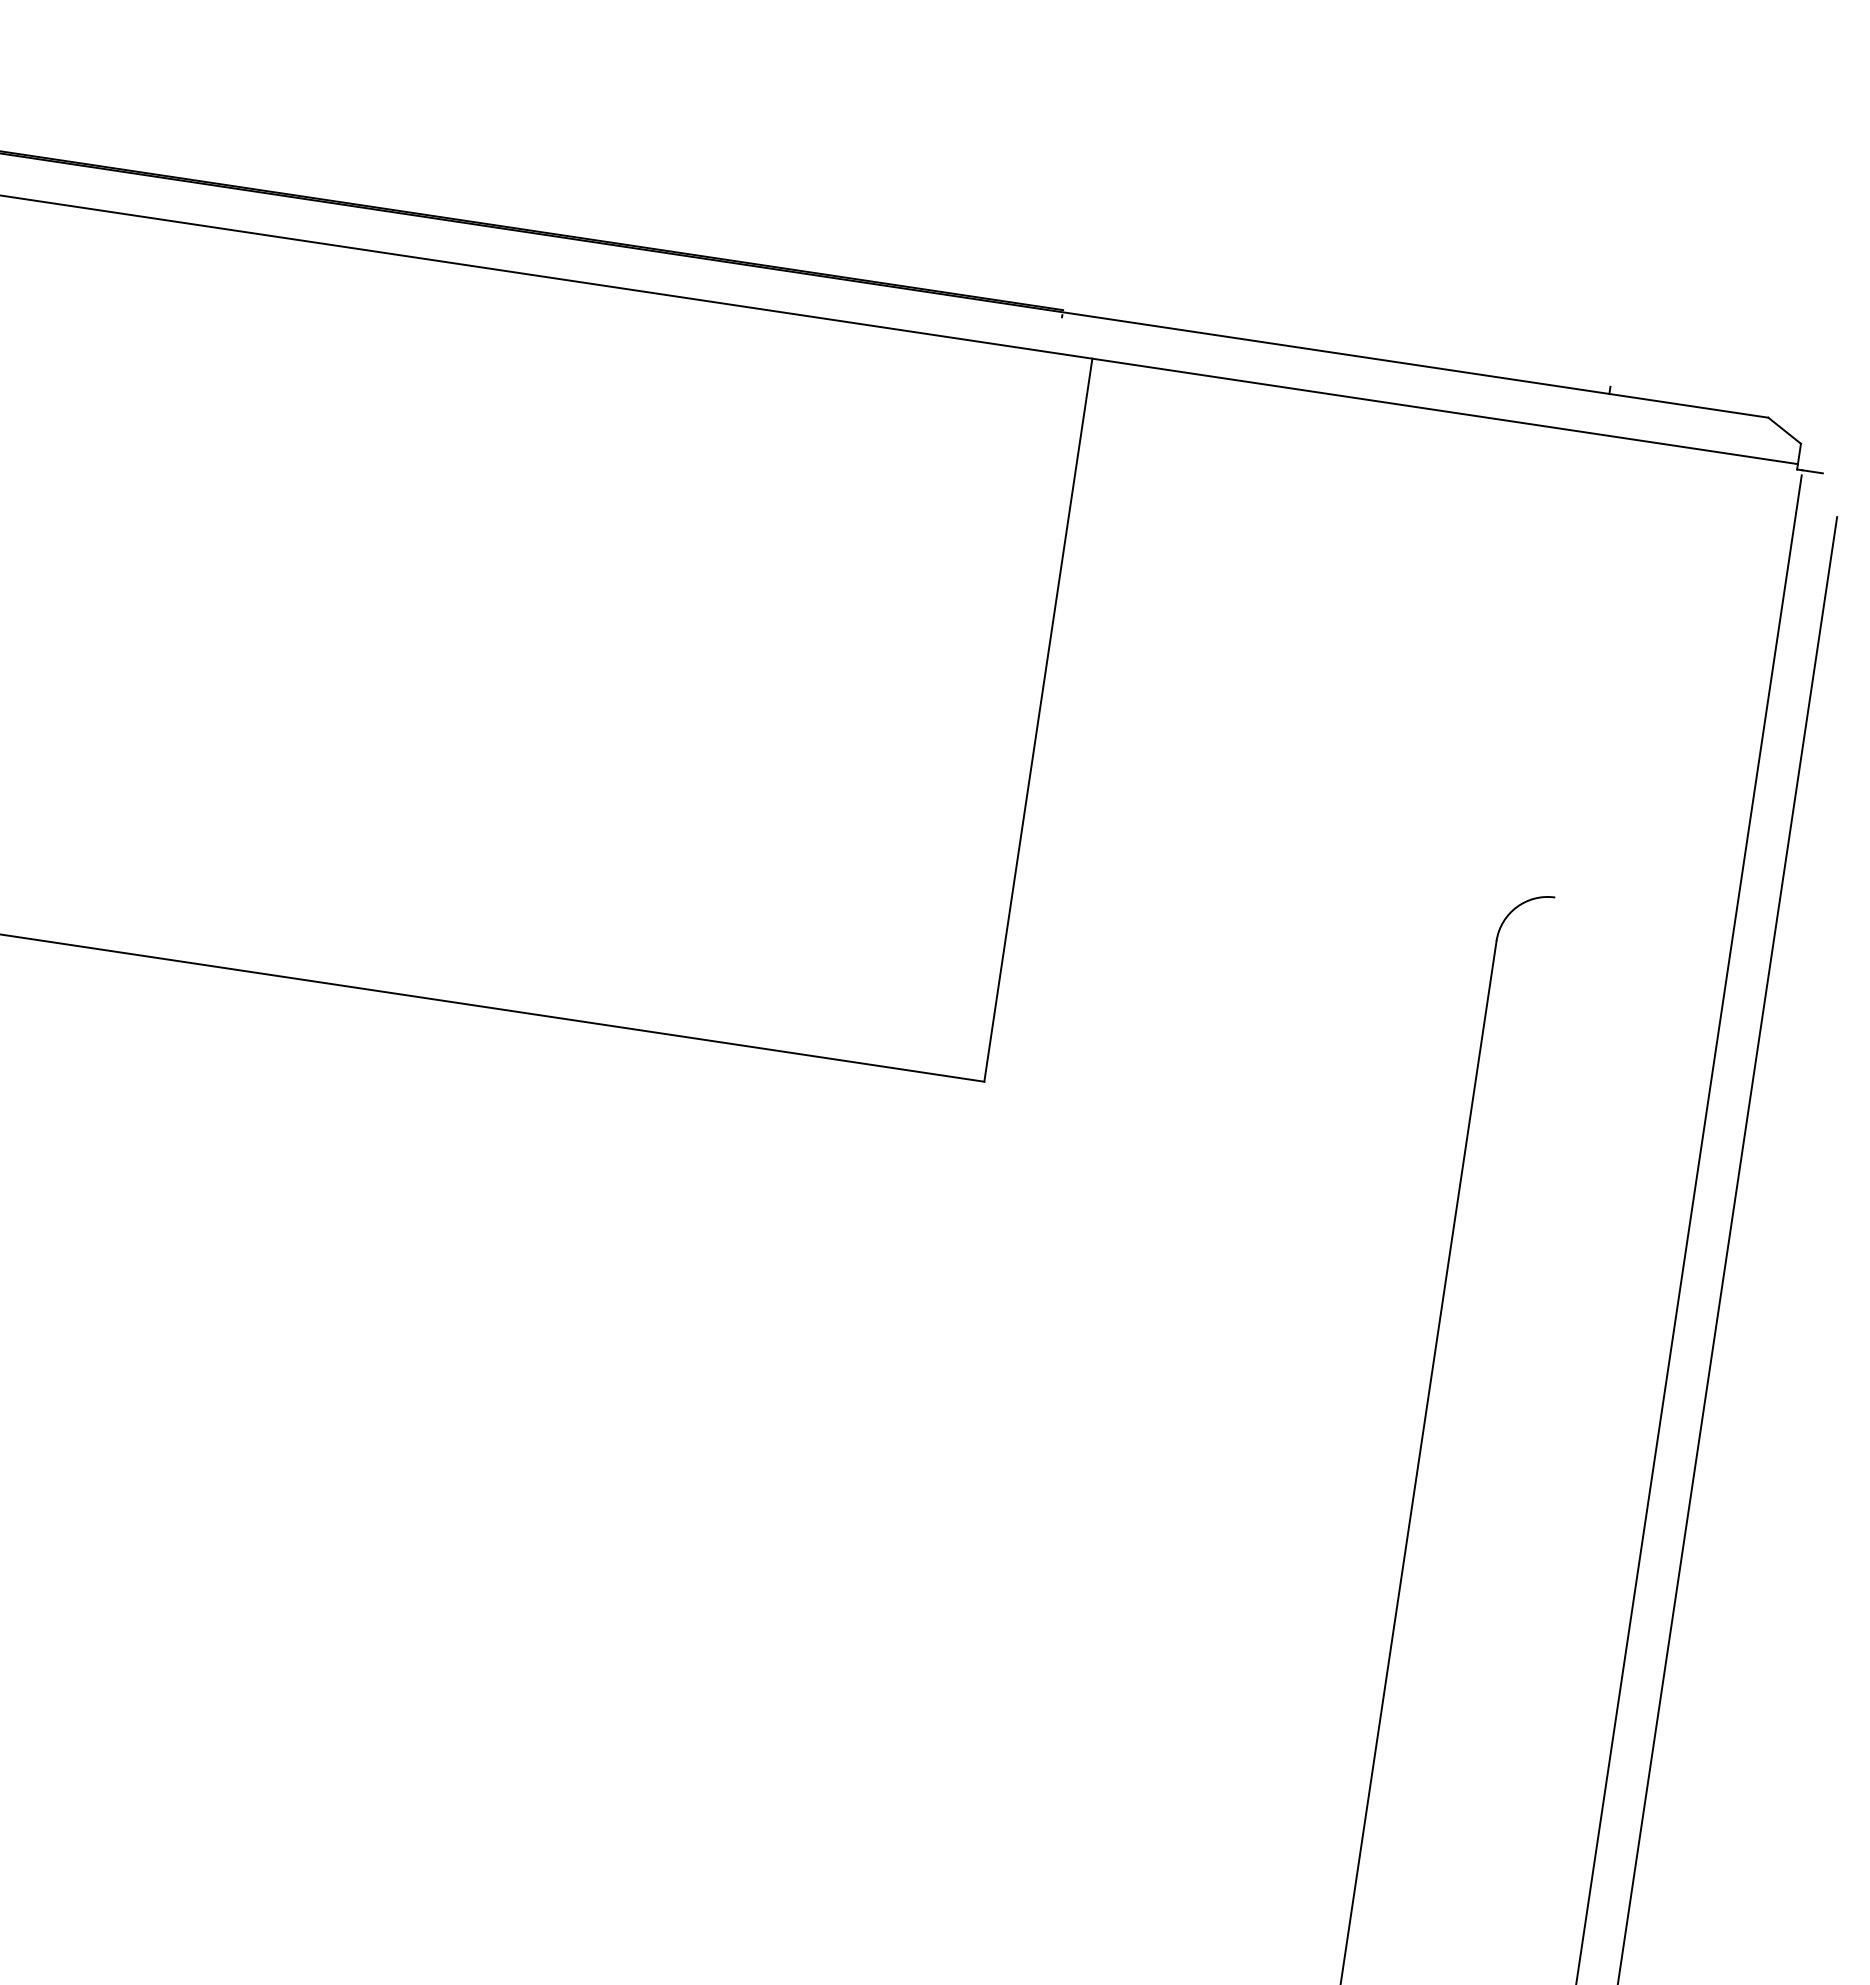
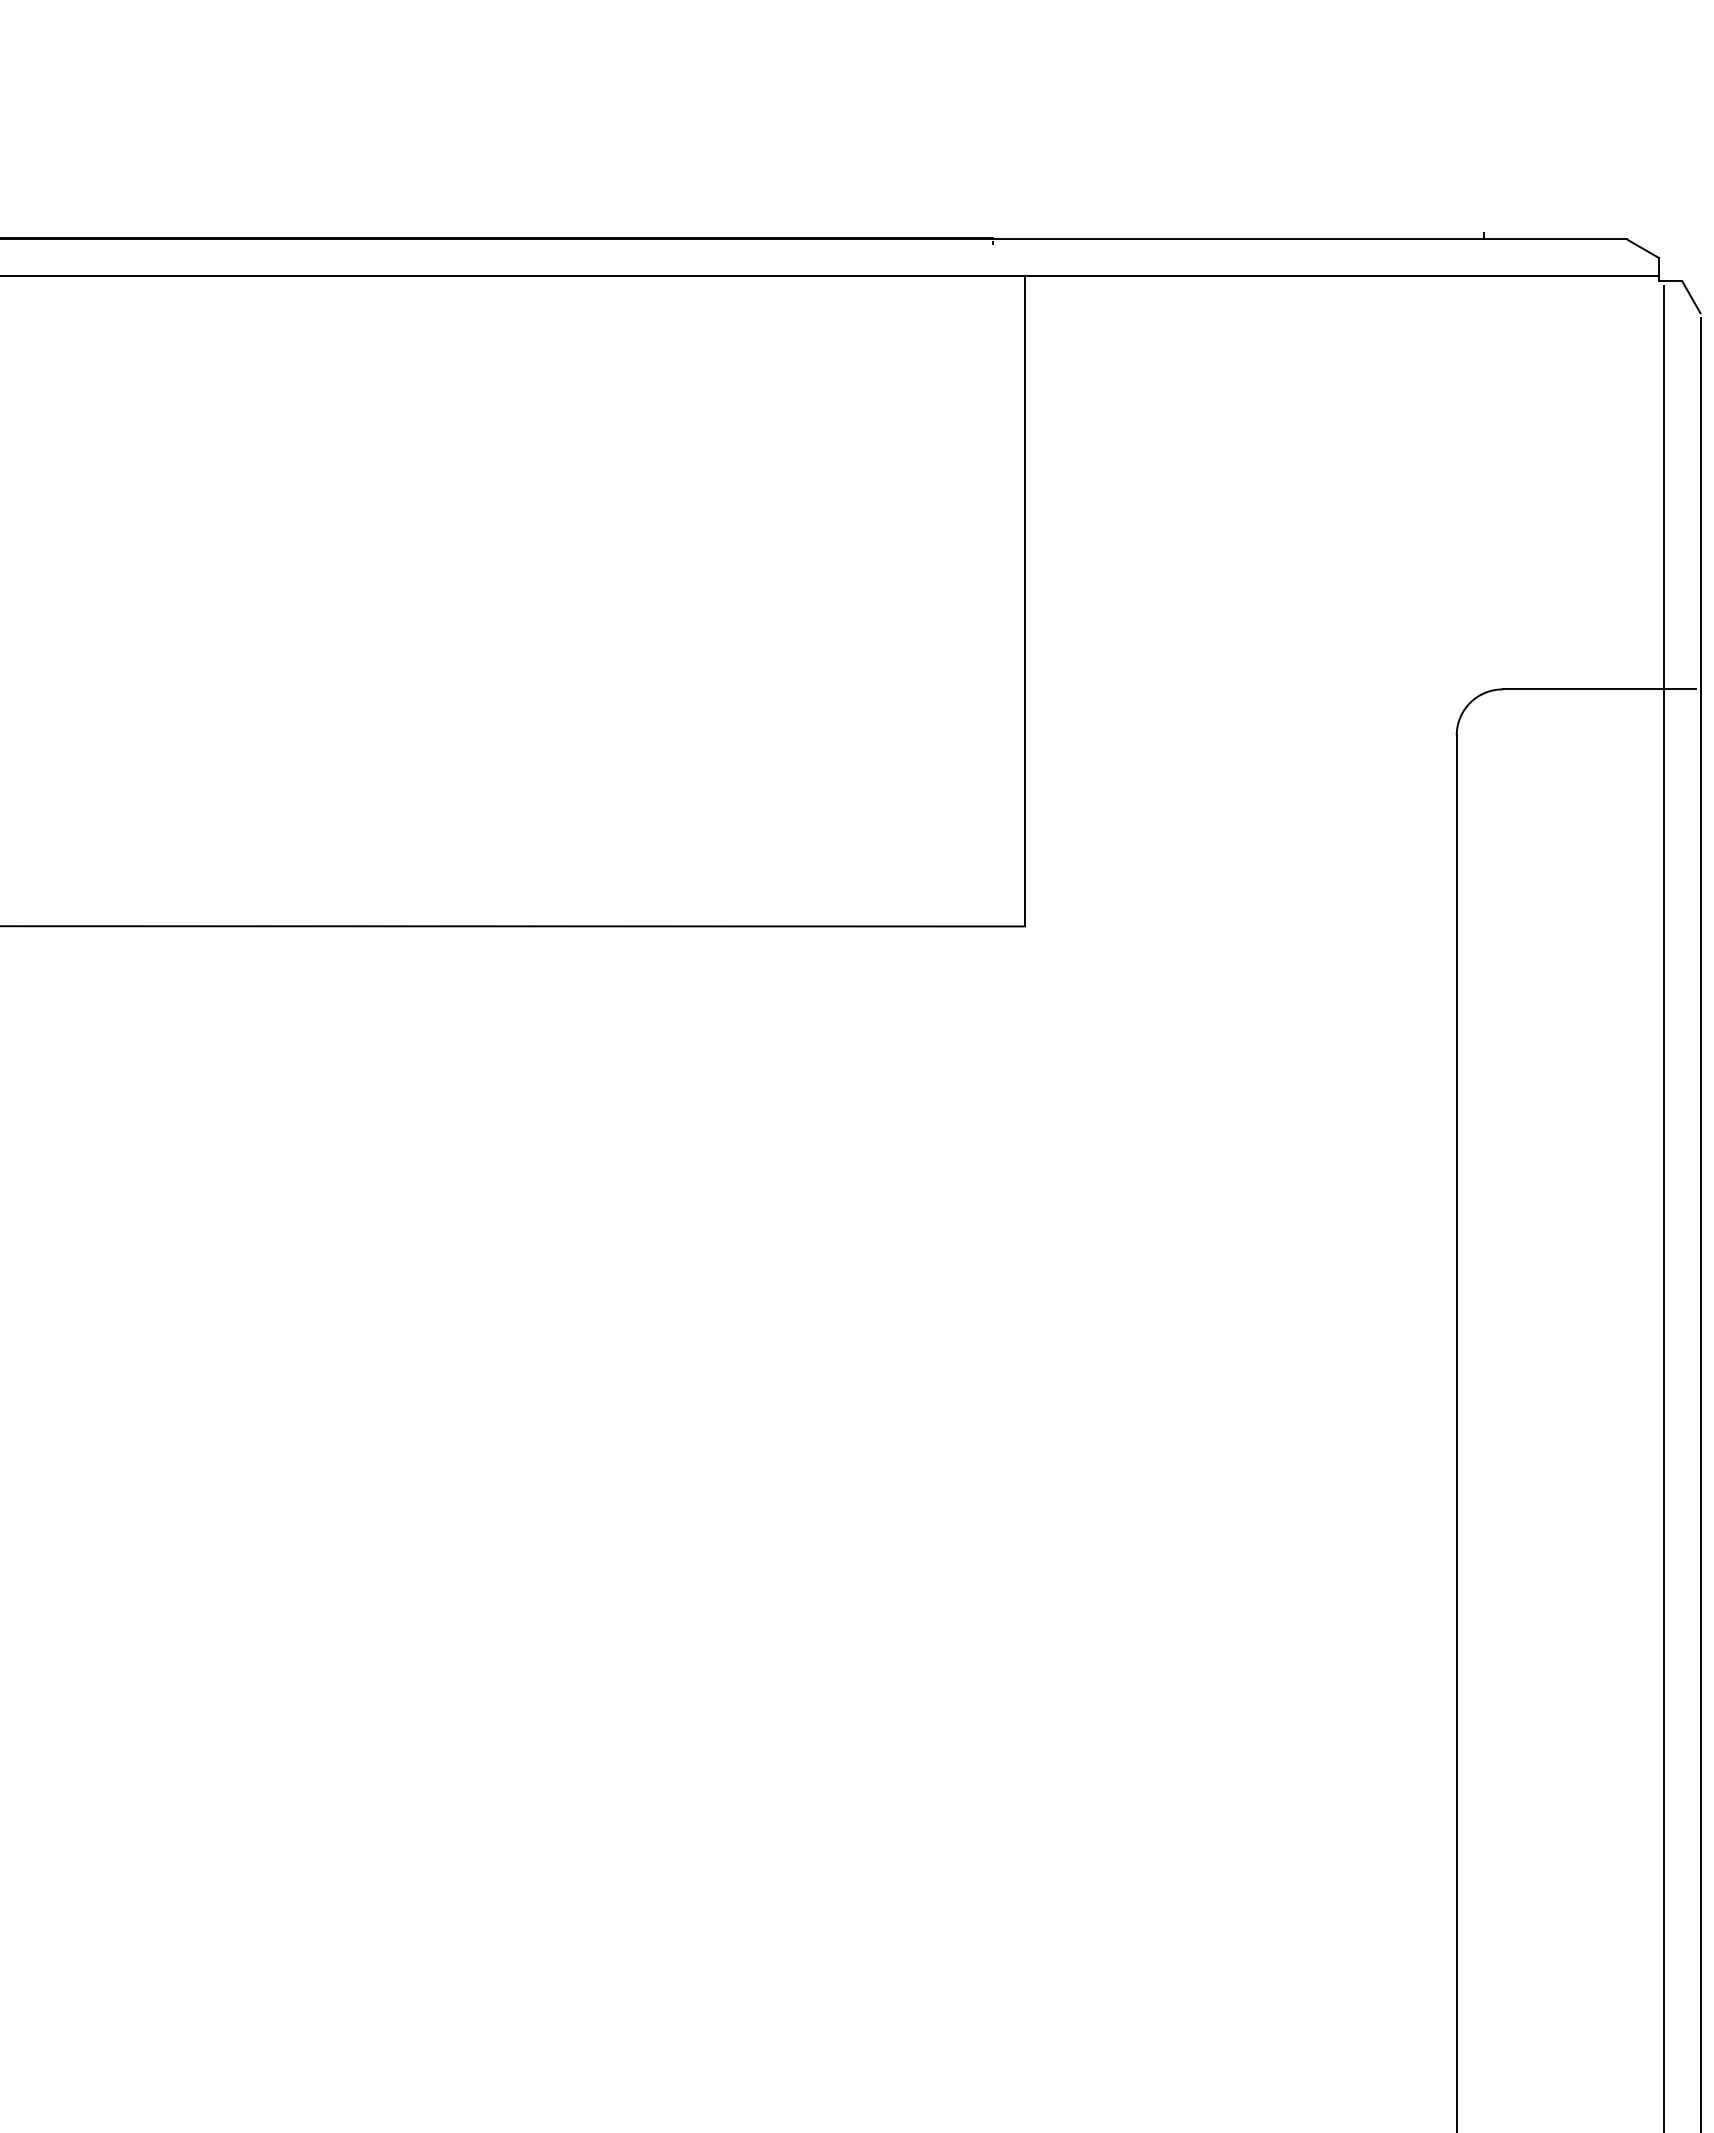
line: (1830, 493) -> (1691, 297), added
line: (1662, 913) -> (1599, 689), added

